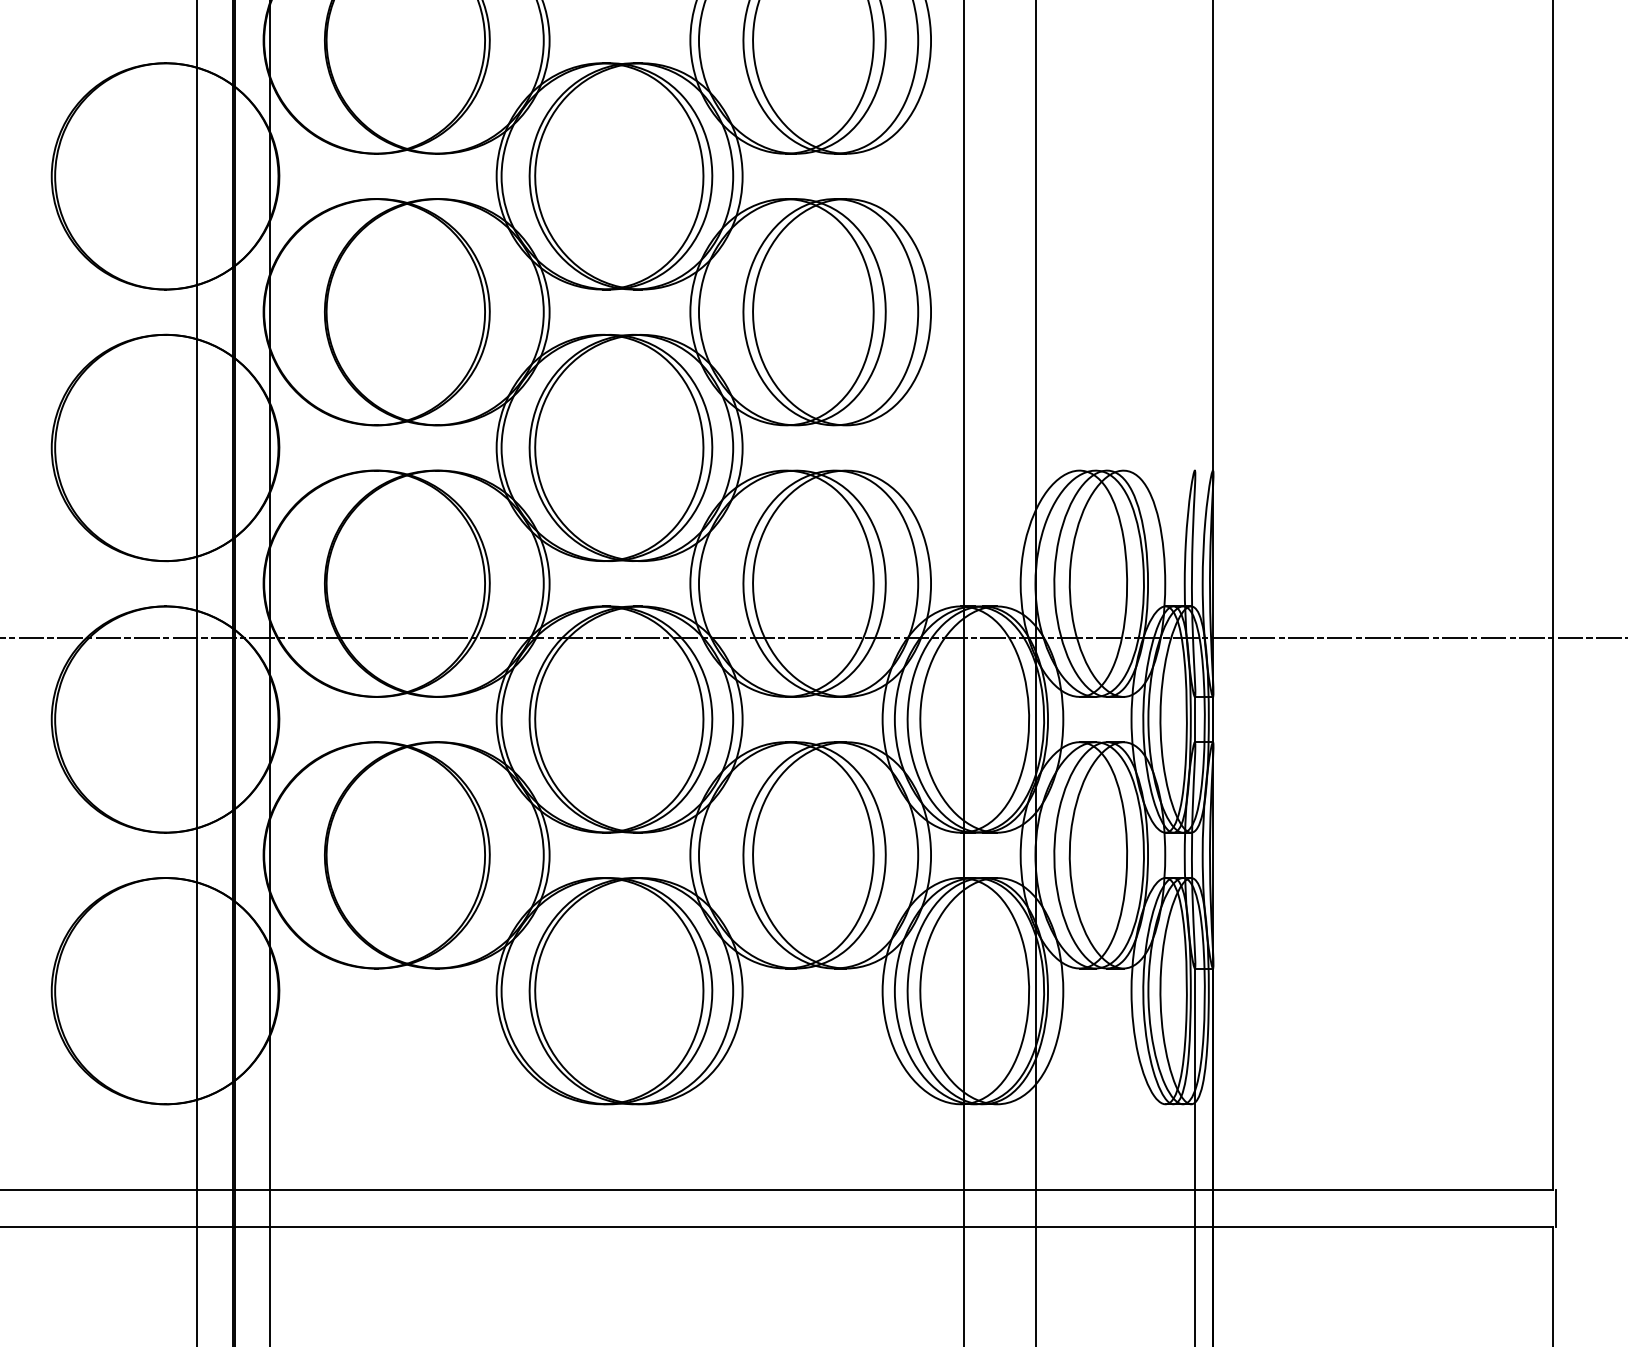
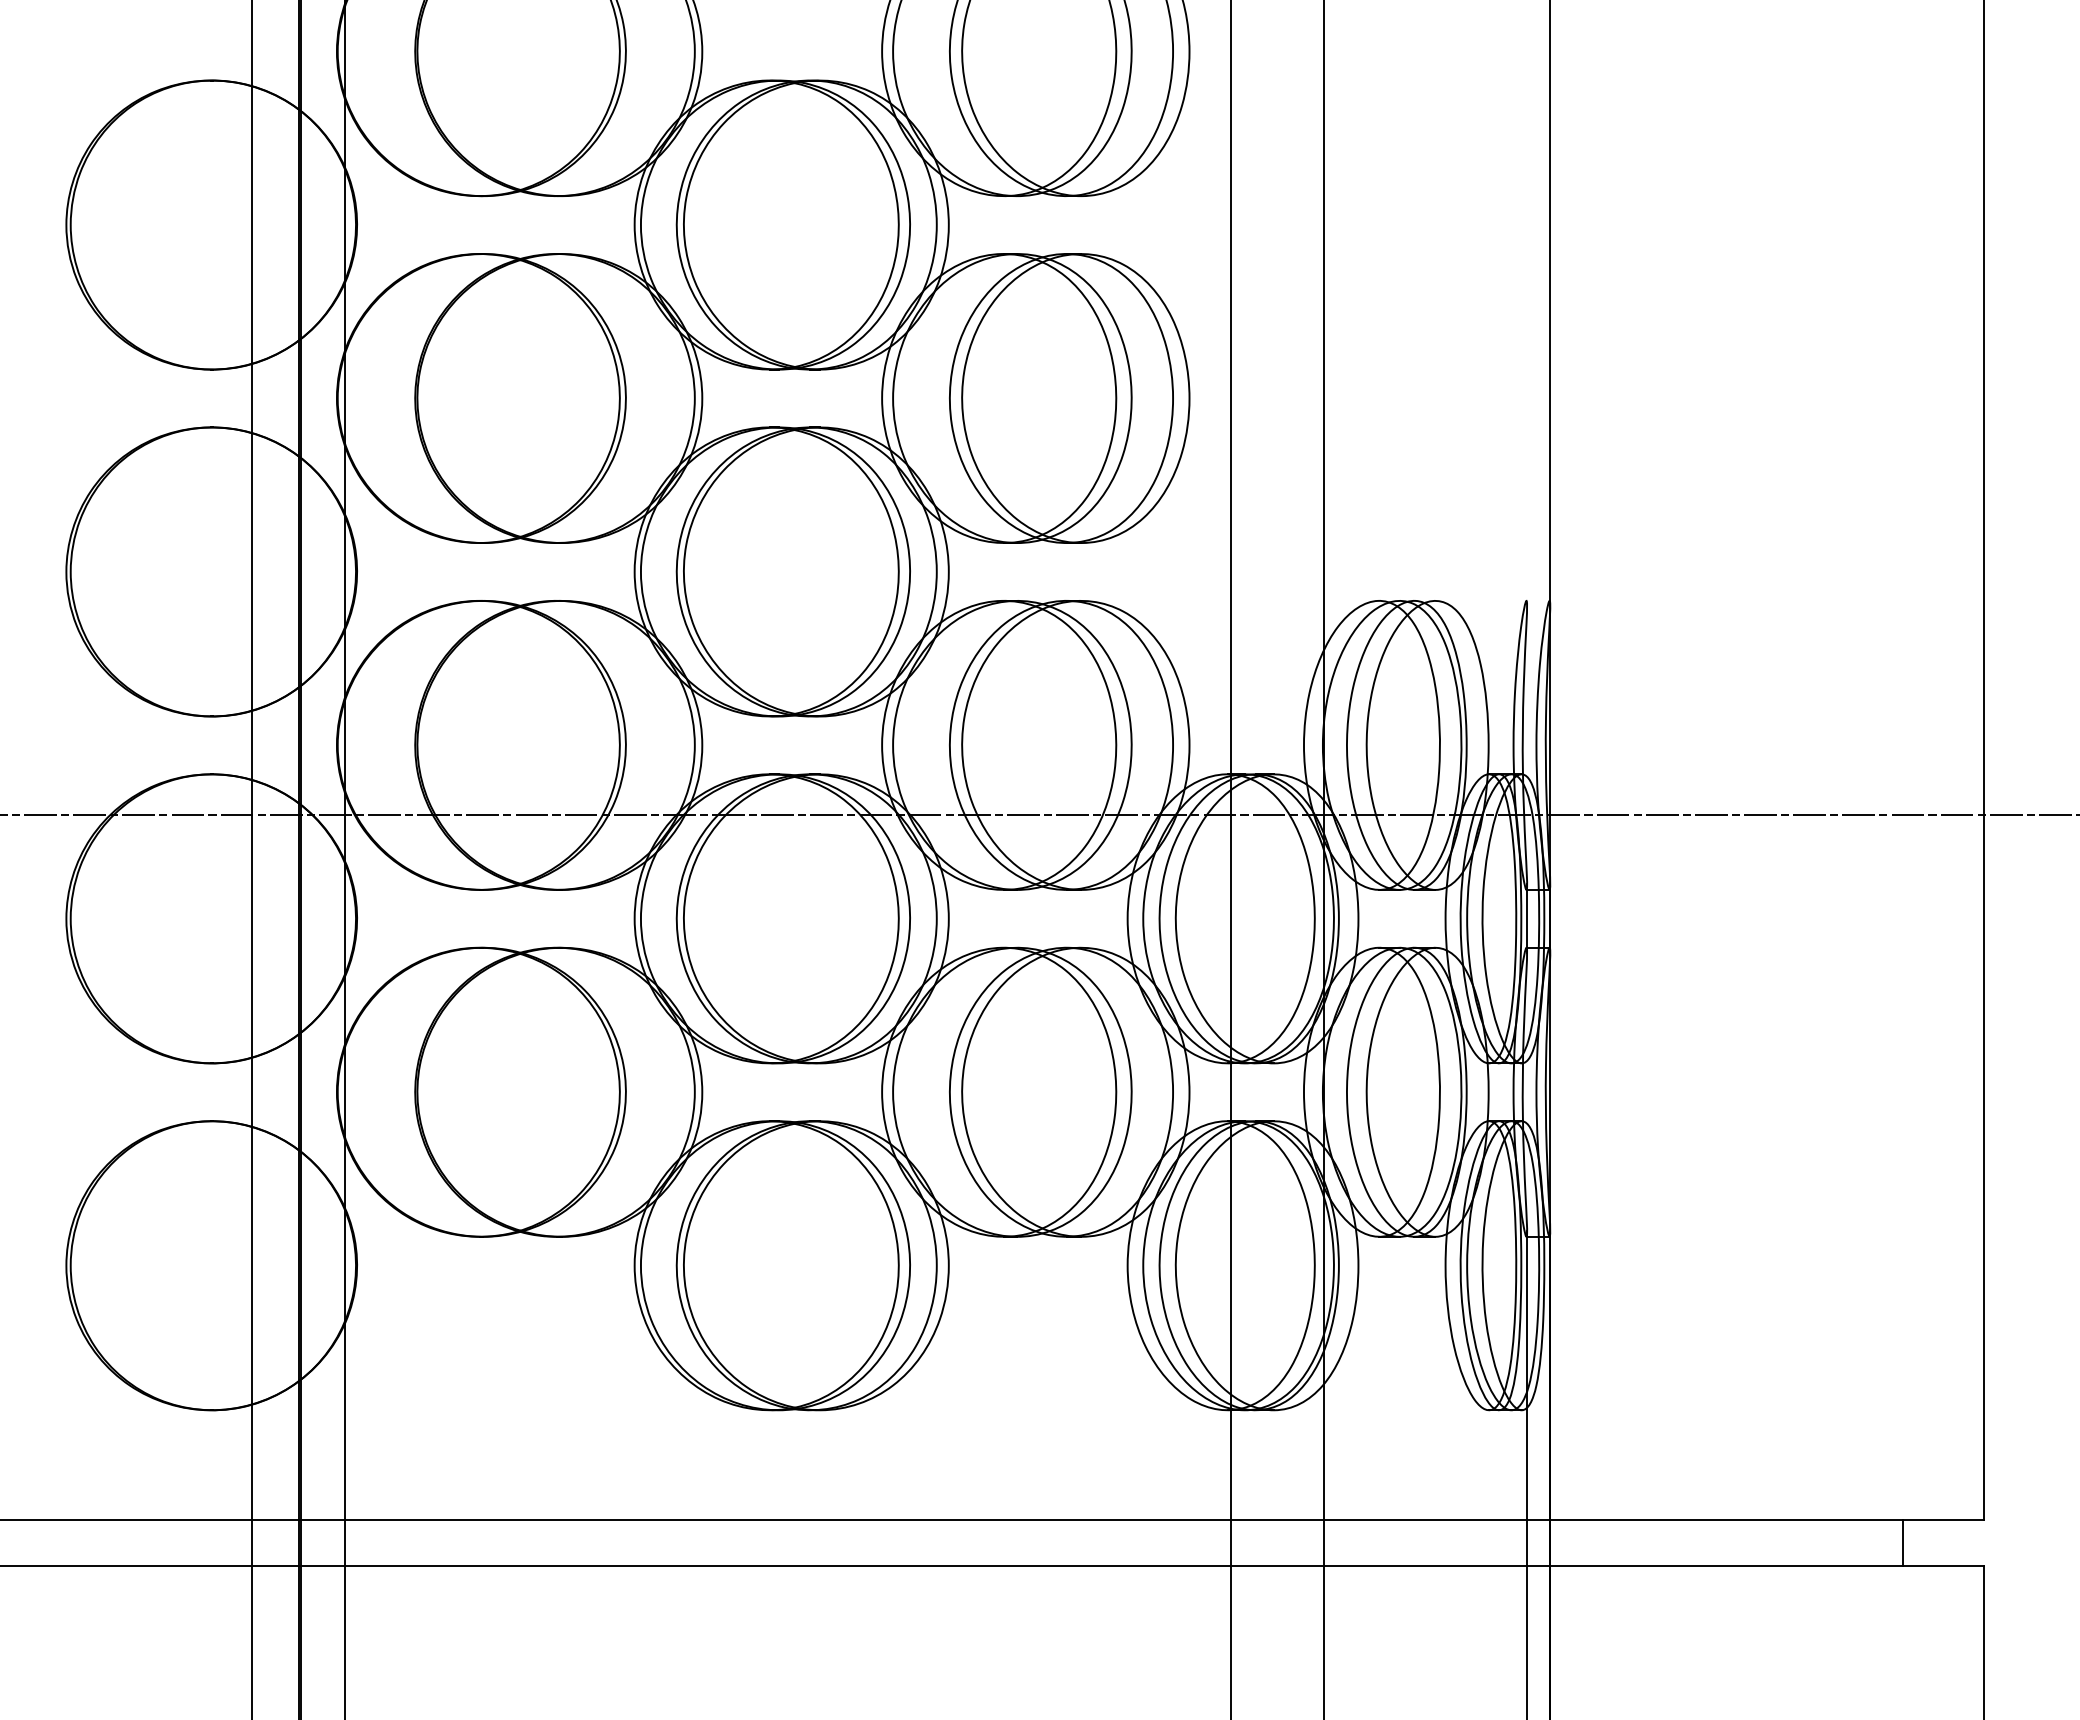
line: (1555, 1208) -> (1902, 1543), moved

